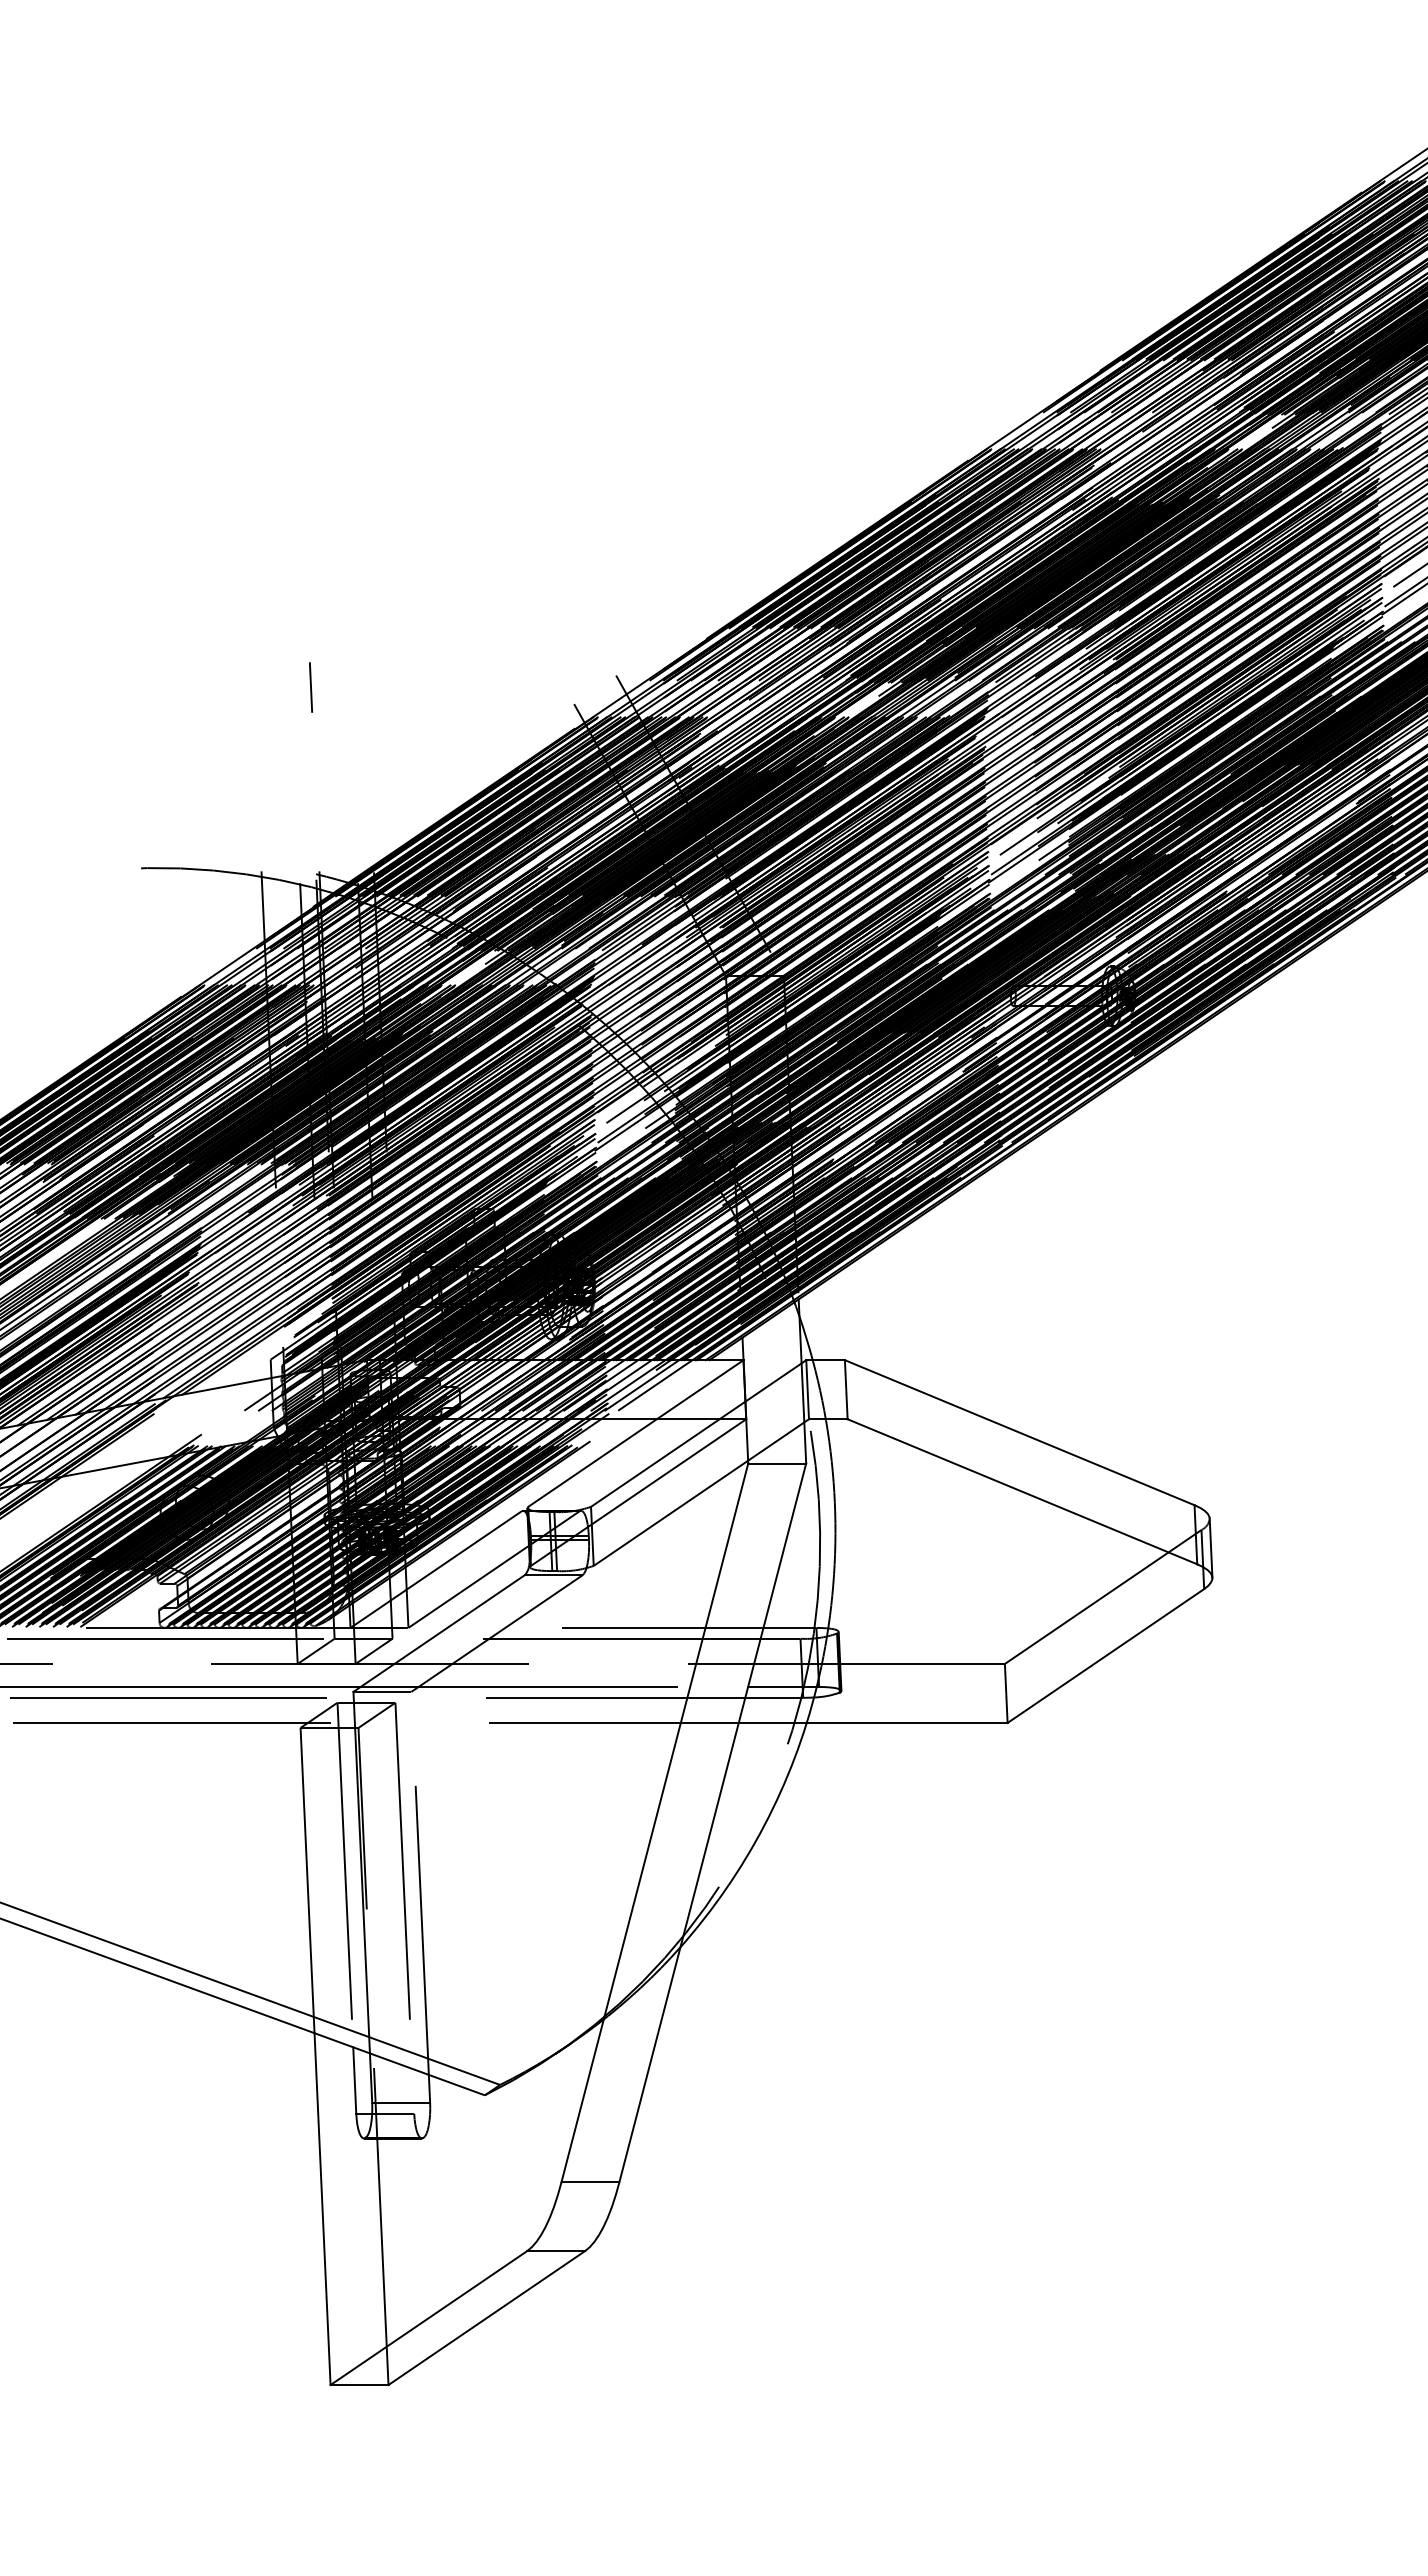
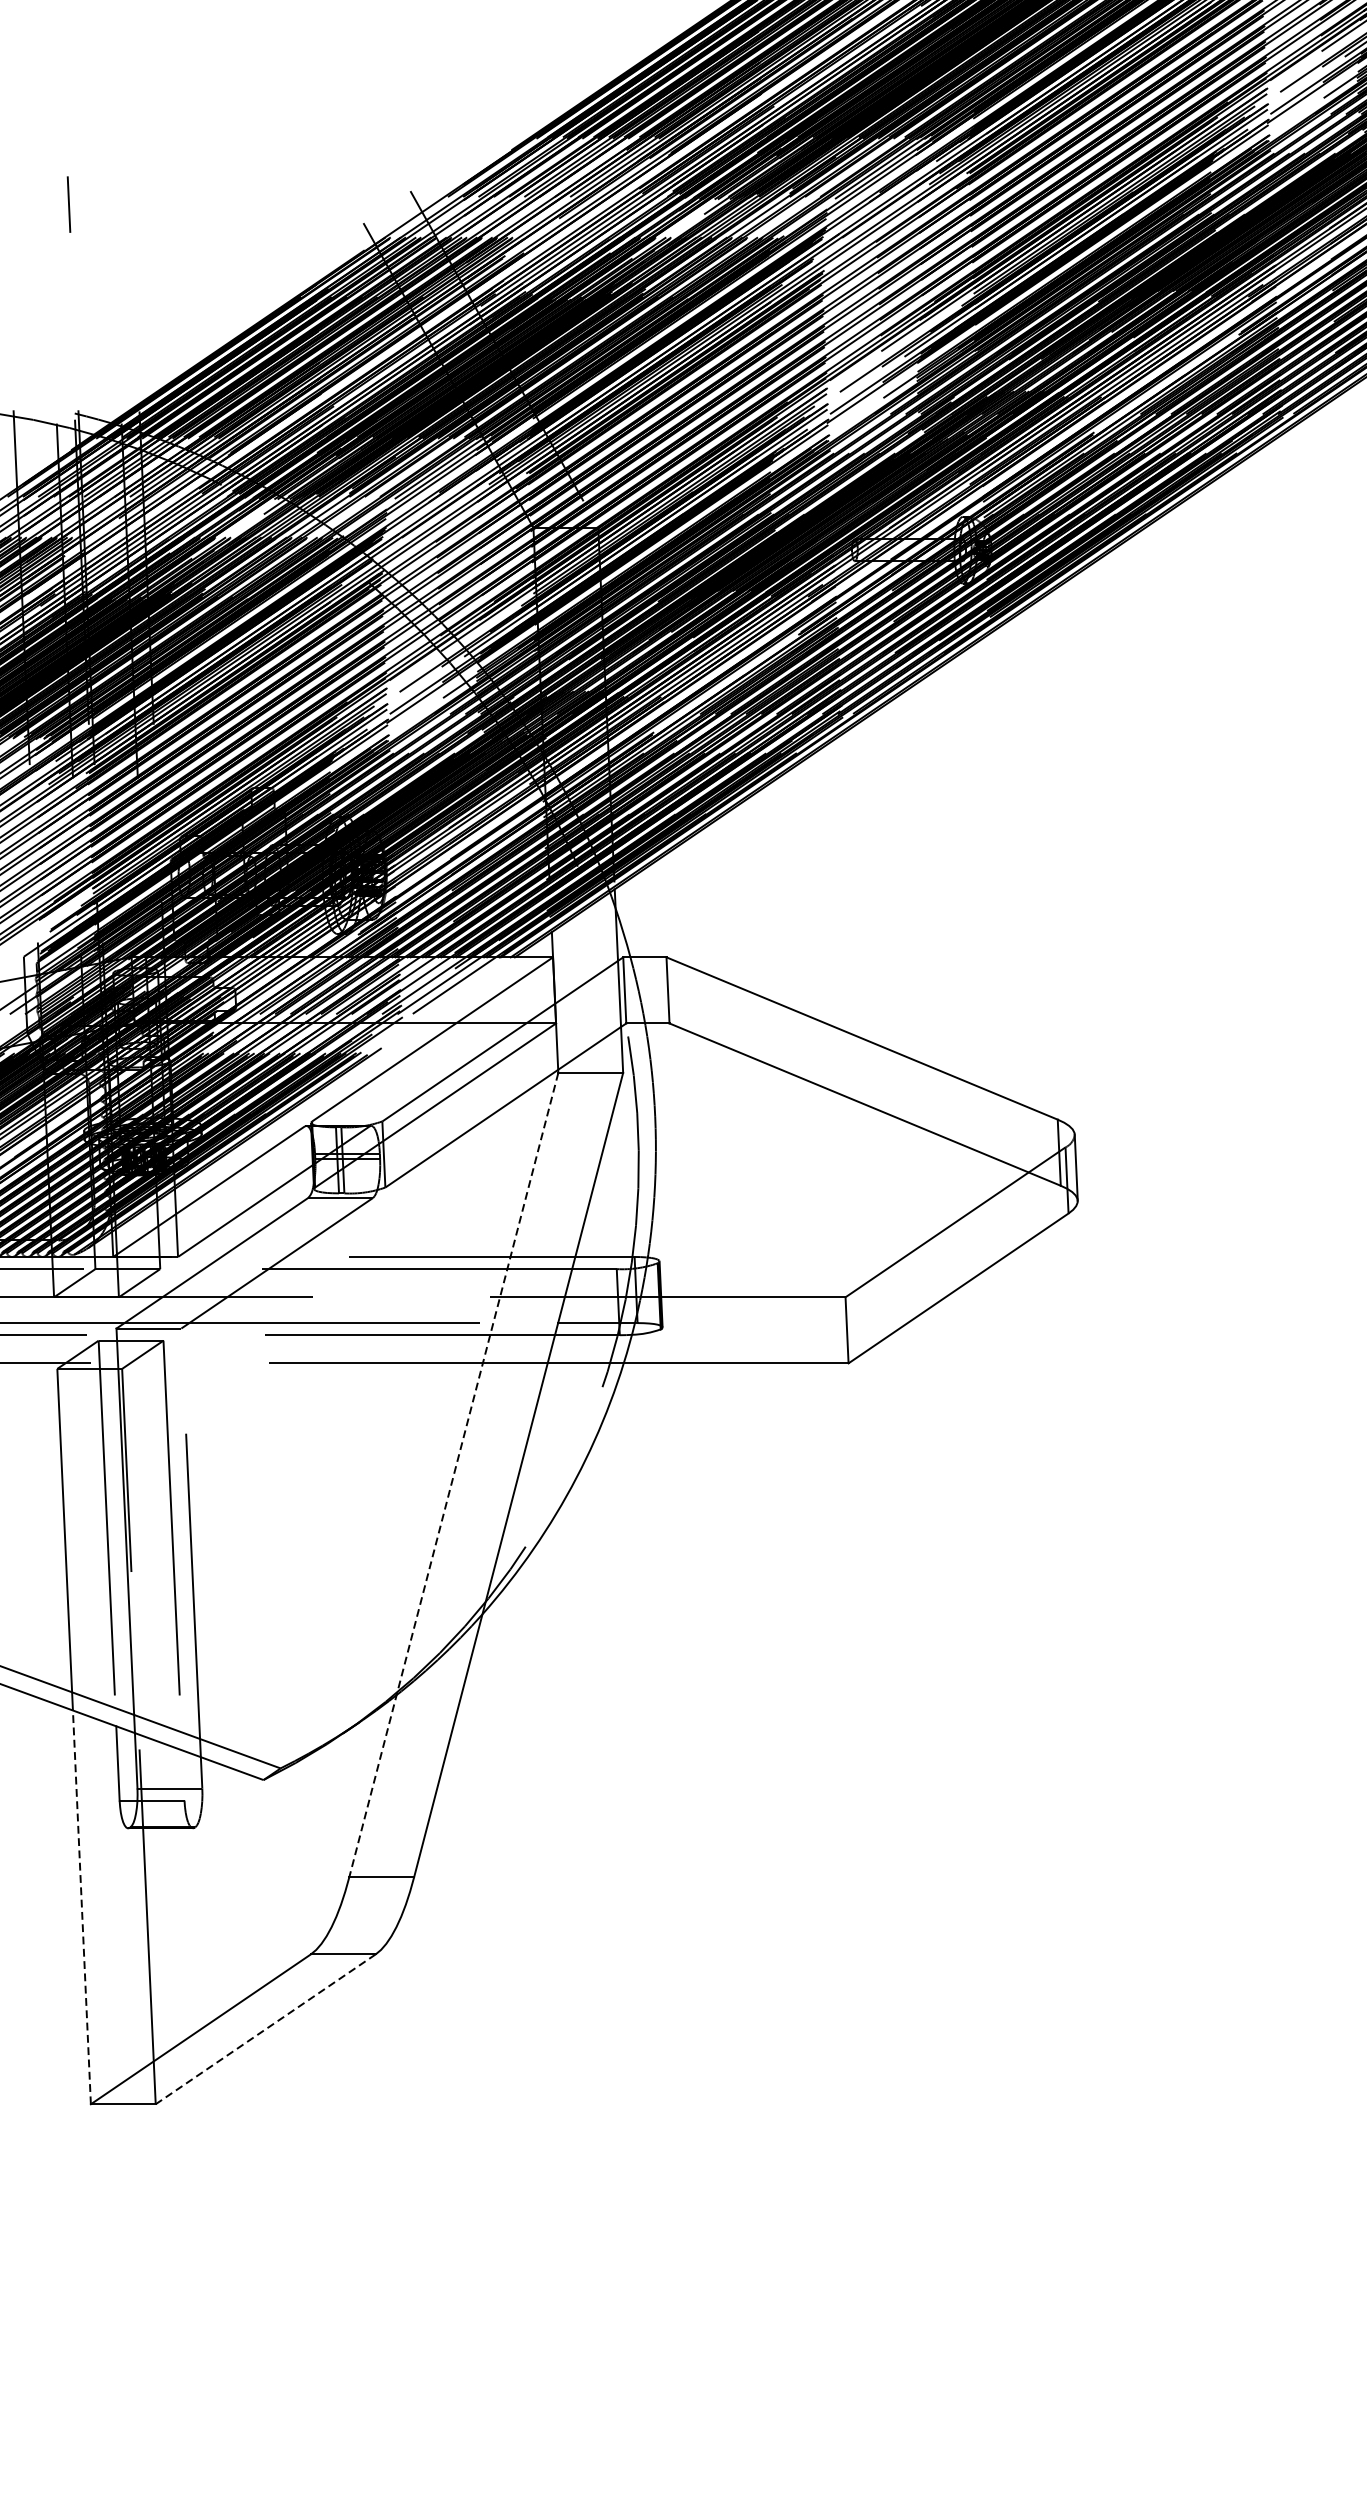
line: (654, 1823) -> (453, 1475), solid -> dashed
line: (322, 2208) -> (81, 1906), solid -> dashed
line: (486, 2318) -> (265, 2029), solid -> dashed

